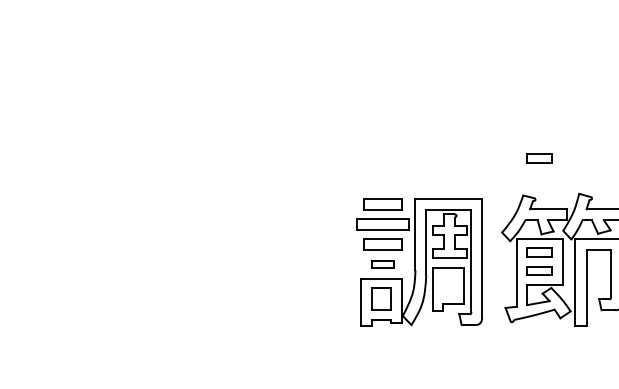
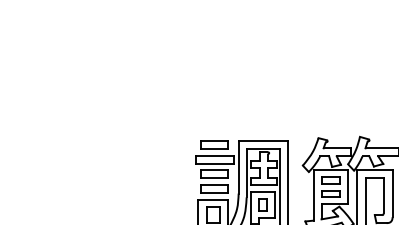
part: (539, 158) -> (330, 110), removed
part: (382, 264) -> (214, 189), size x1.67
part: (447, 285) -> (262, 204), added

